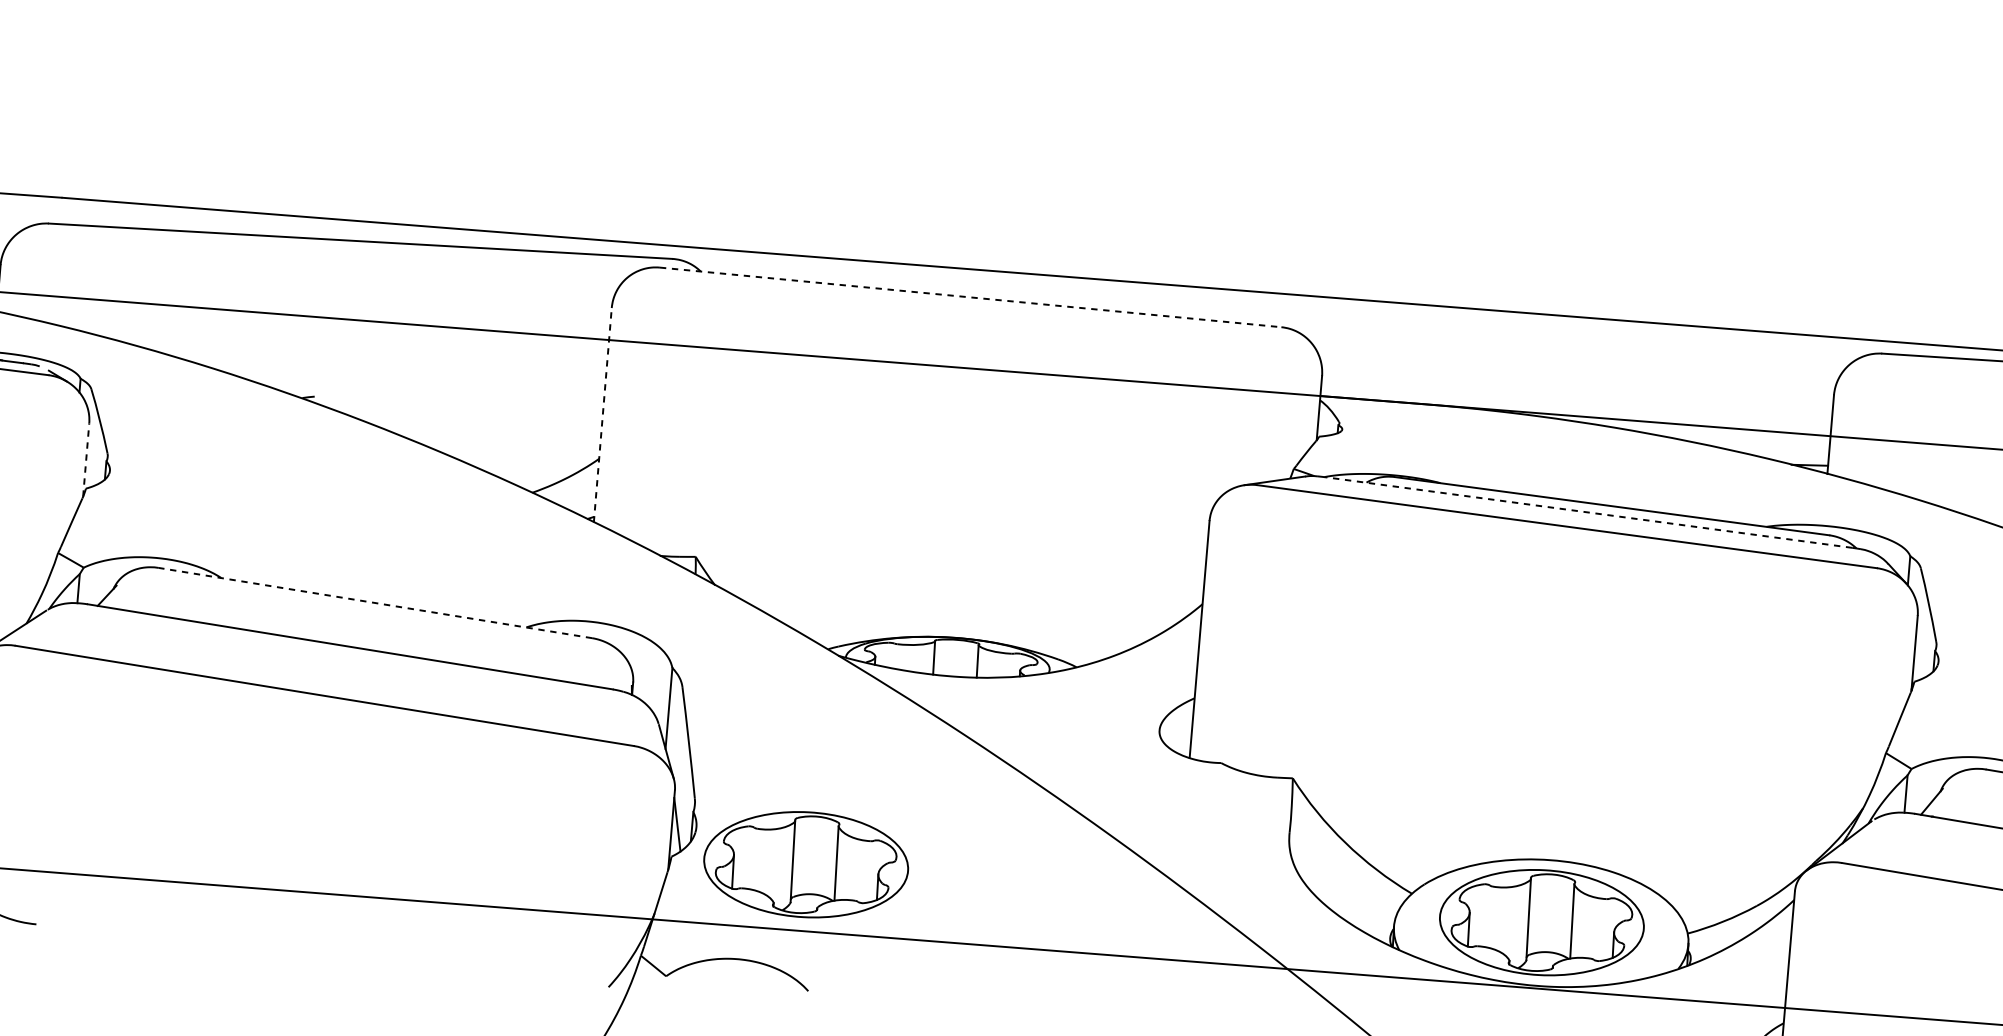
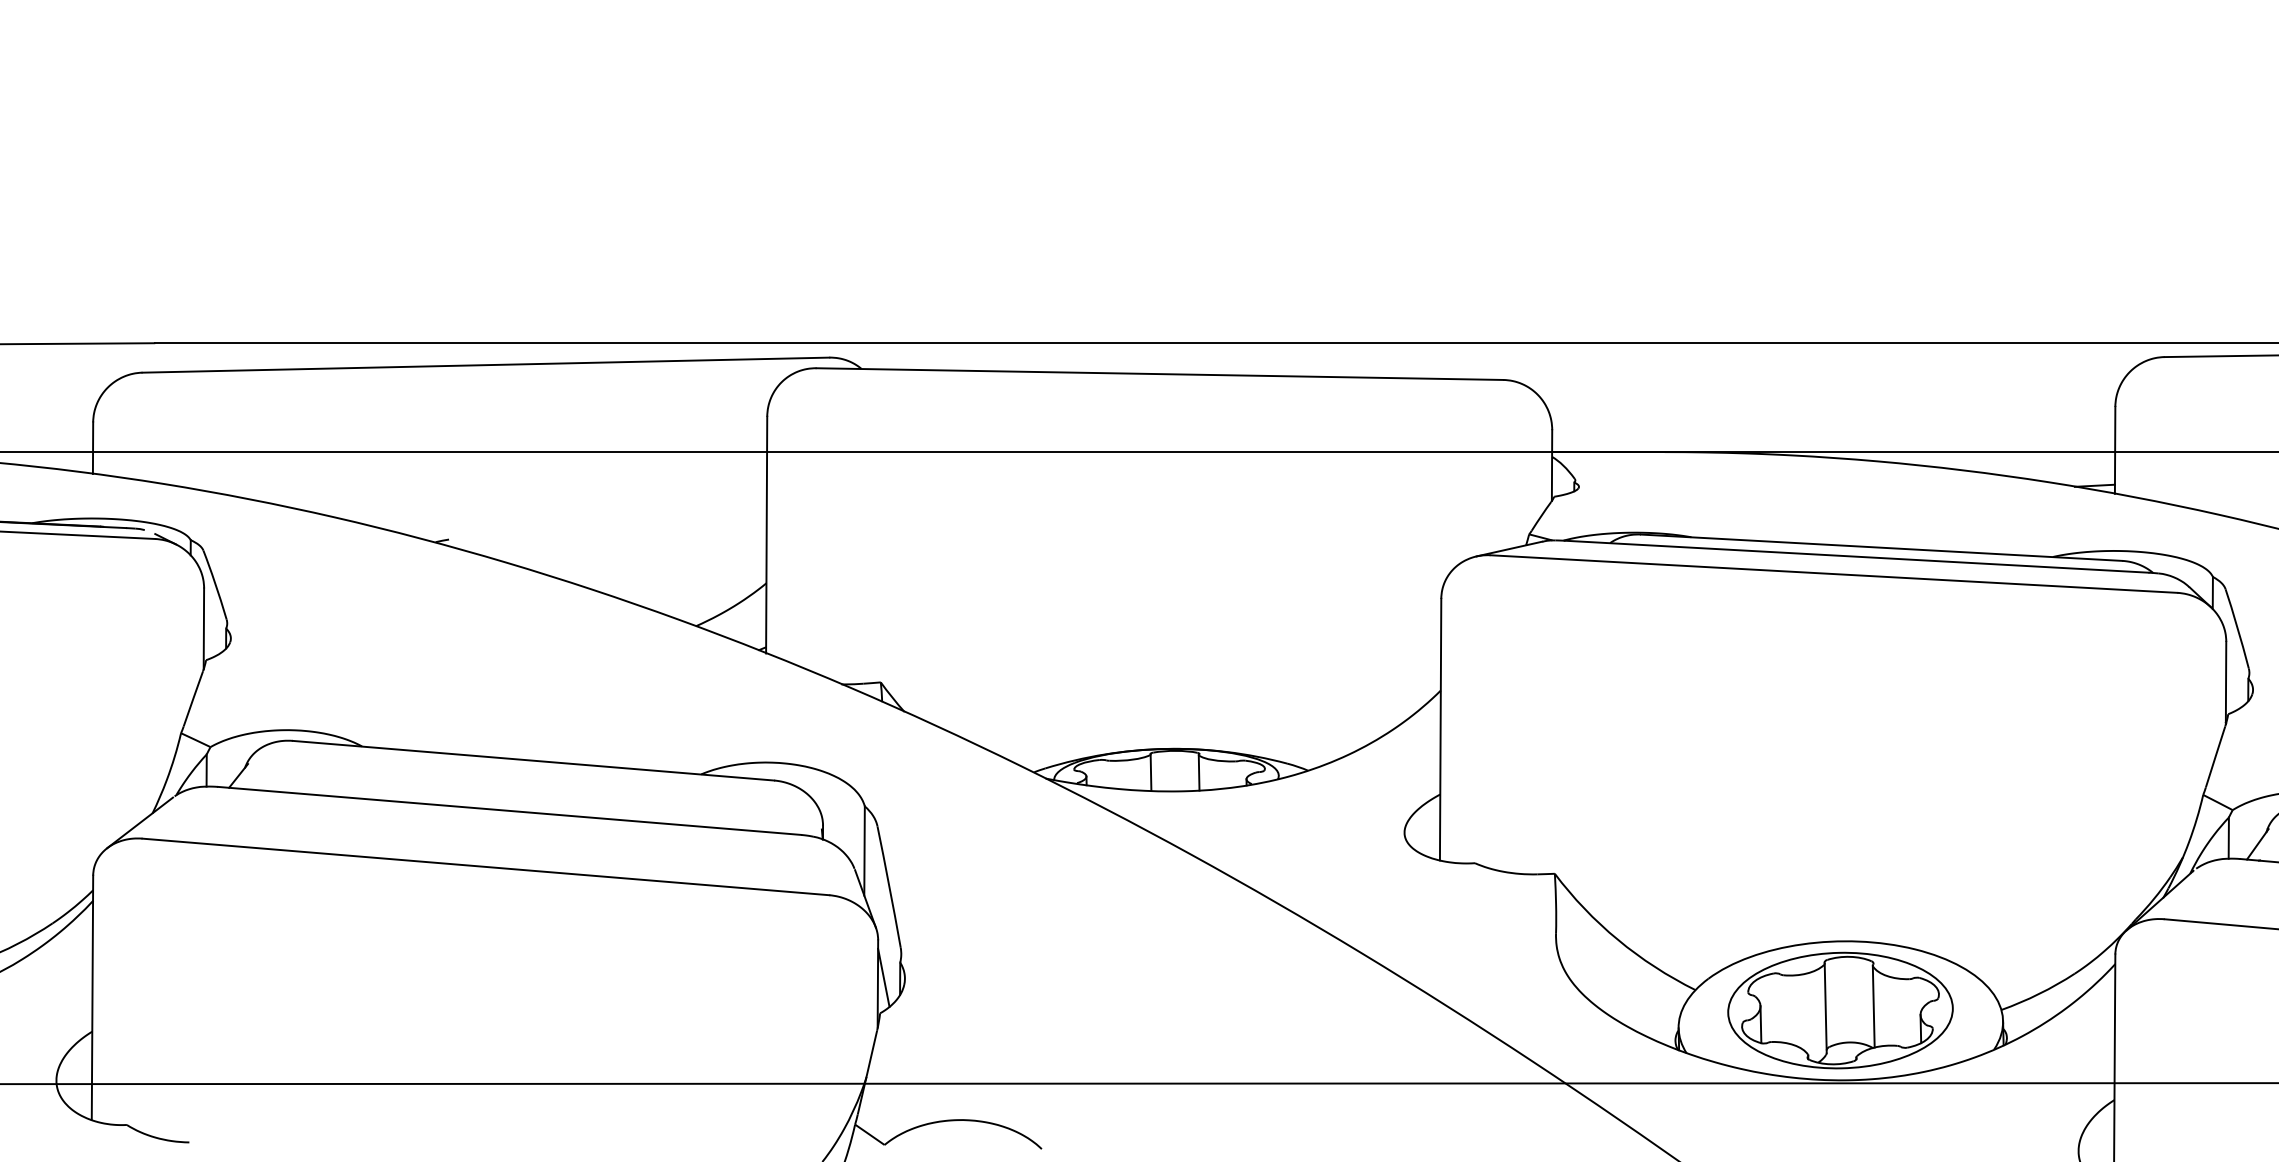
line: (971, 297) -> (1160, 374), dashed -> solid
line: (602, 414) -> (766, 534), dashed -> solid
line: (85, 459) -> (203, 628), dashed -> solid
line: (1588, 512) -> (1856, 556), dashed -> solid
line: (375, 602) -> (533, 760), dashed -> solid
part: (806, 864) -> (1028, 1010), removed

